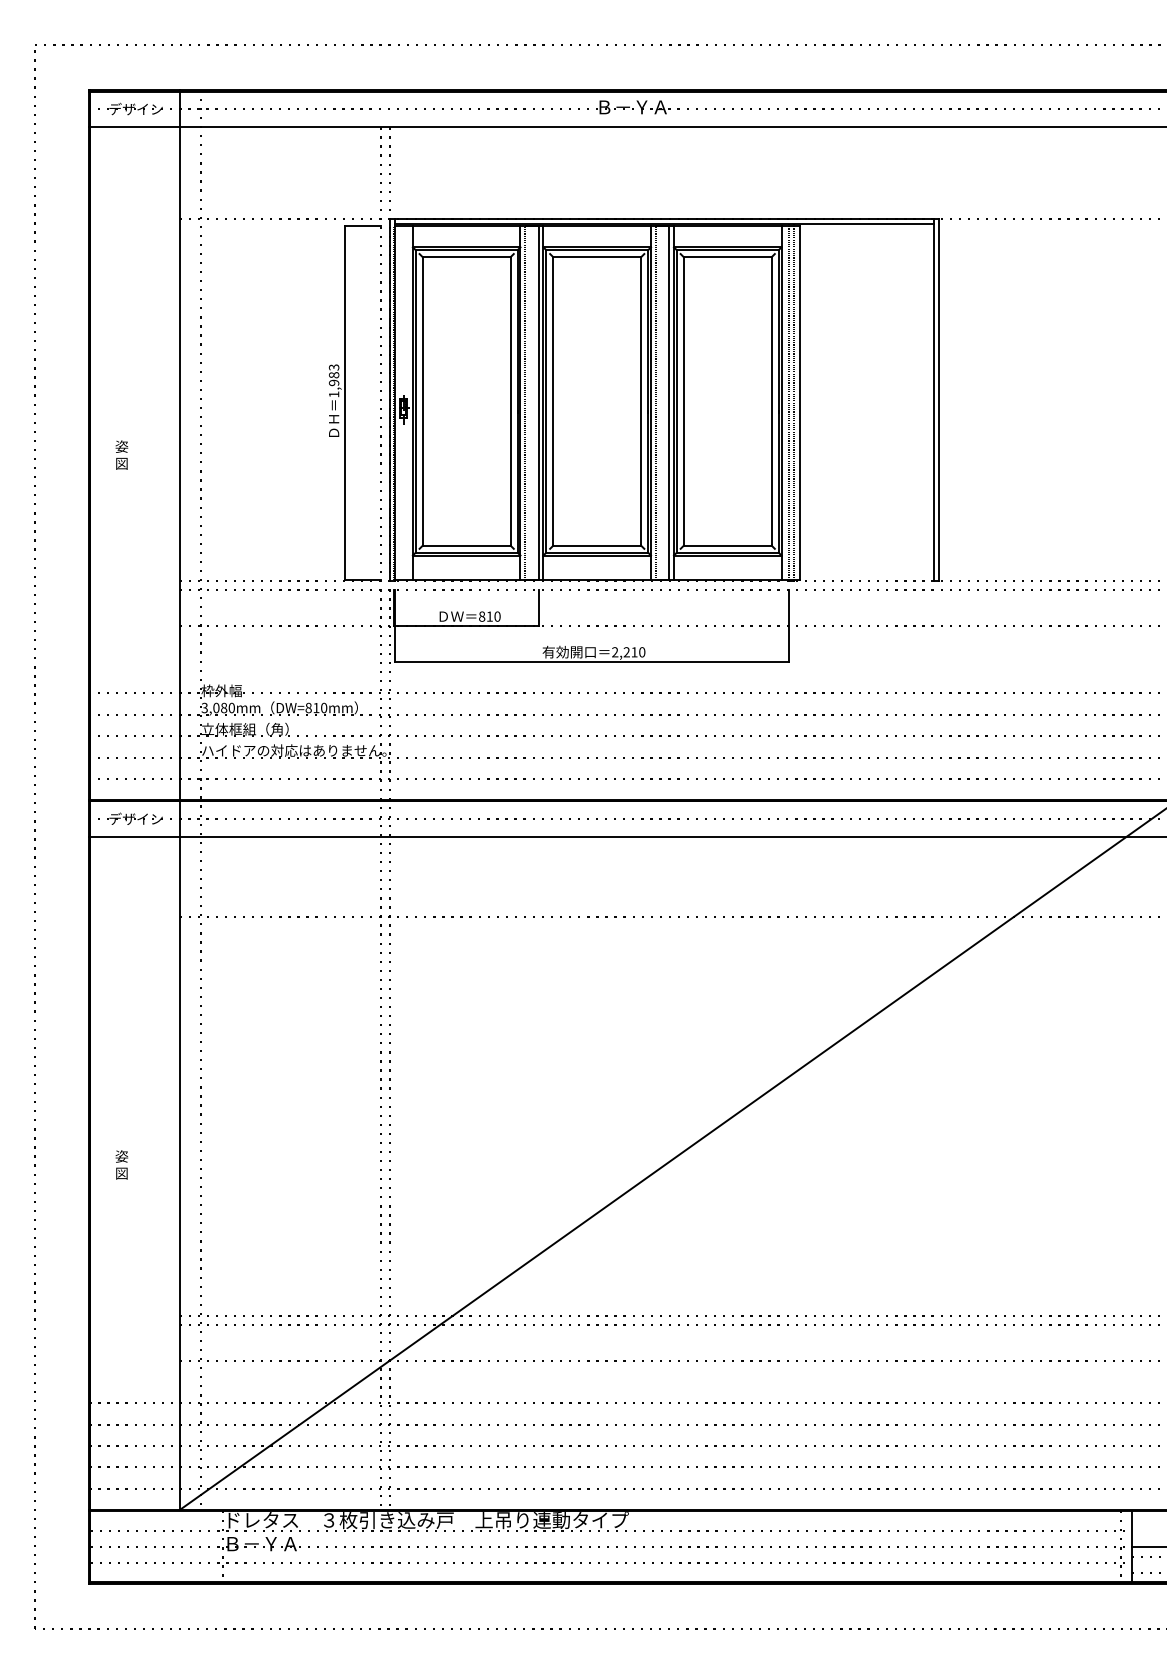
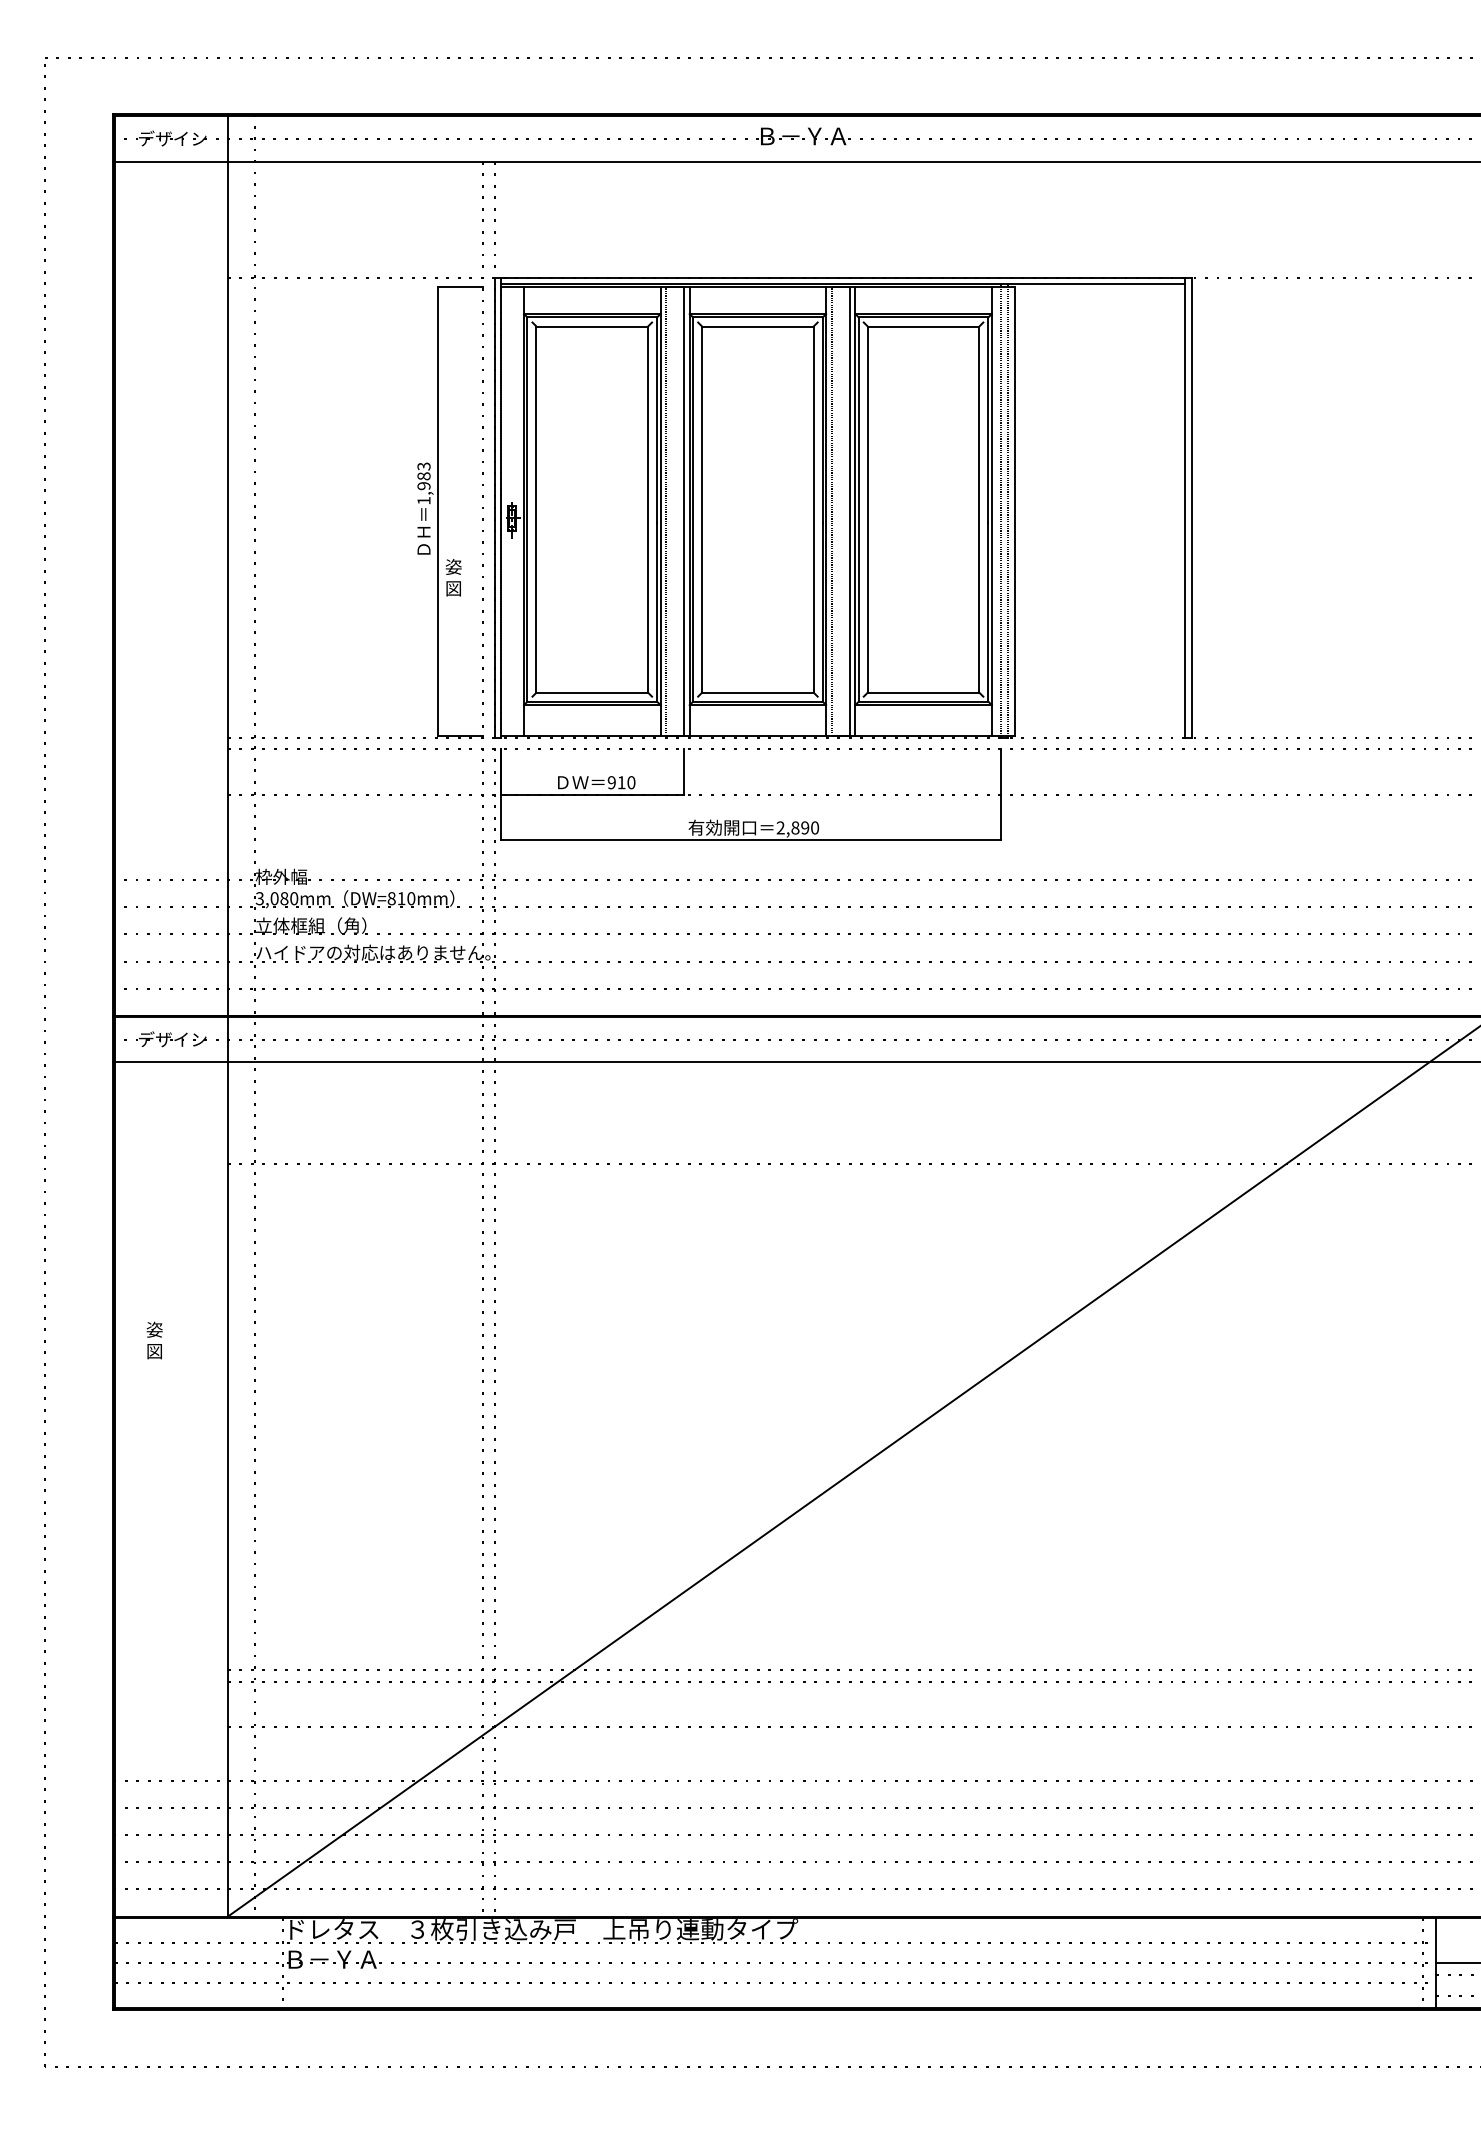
text: (121, 454) -> (453, 577), moved
text: (481, 616) -> (611, 782), 810 -> 910
text: (630, 651) -> (800, 827), 2,210 -> 2,890
text: (121, 1164) -> (154, 1340), moved

